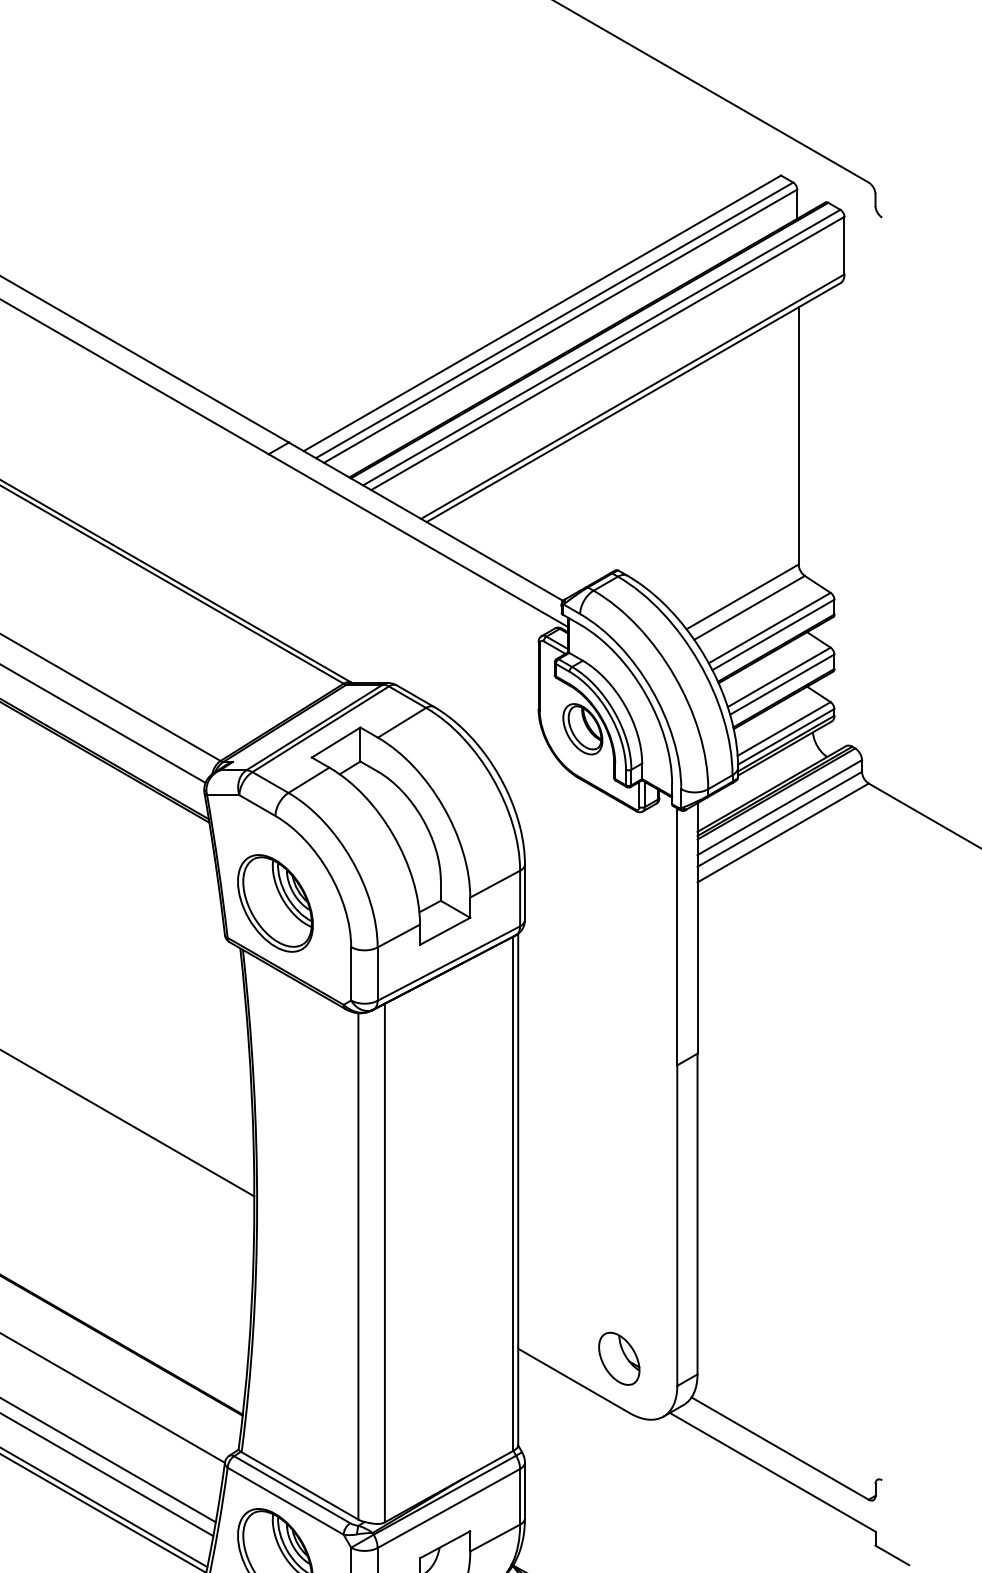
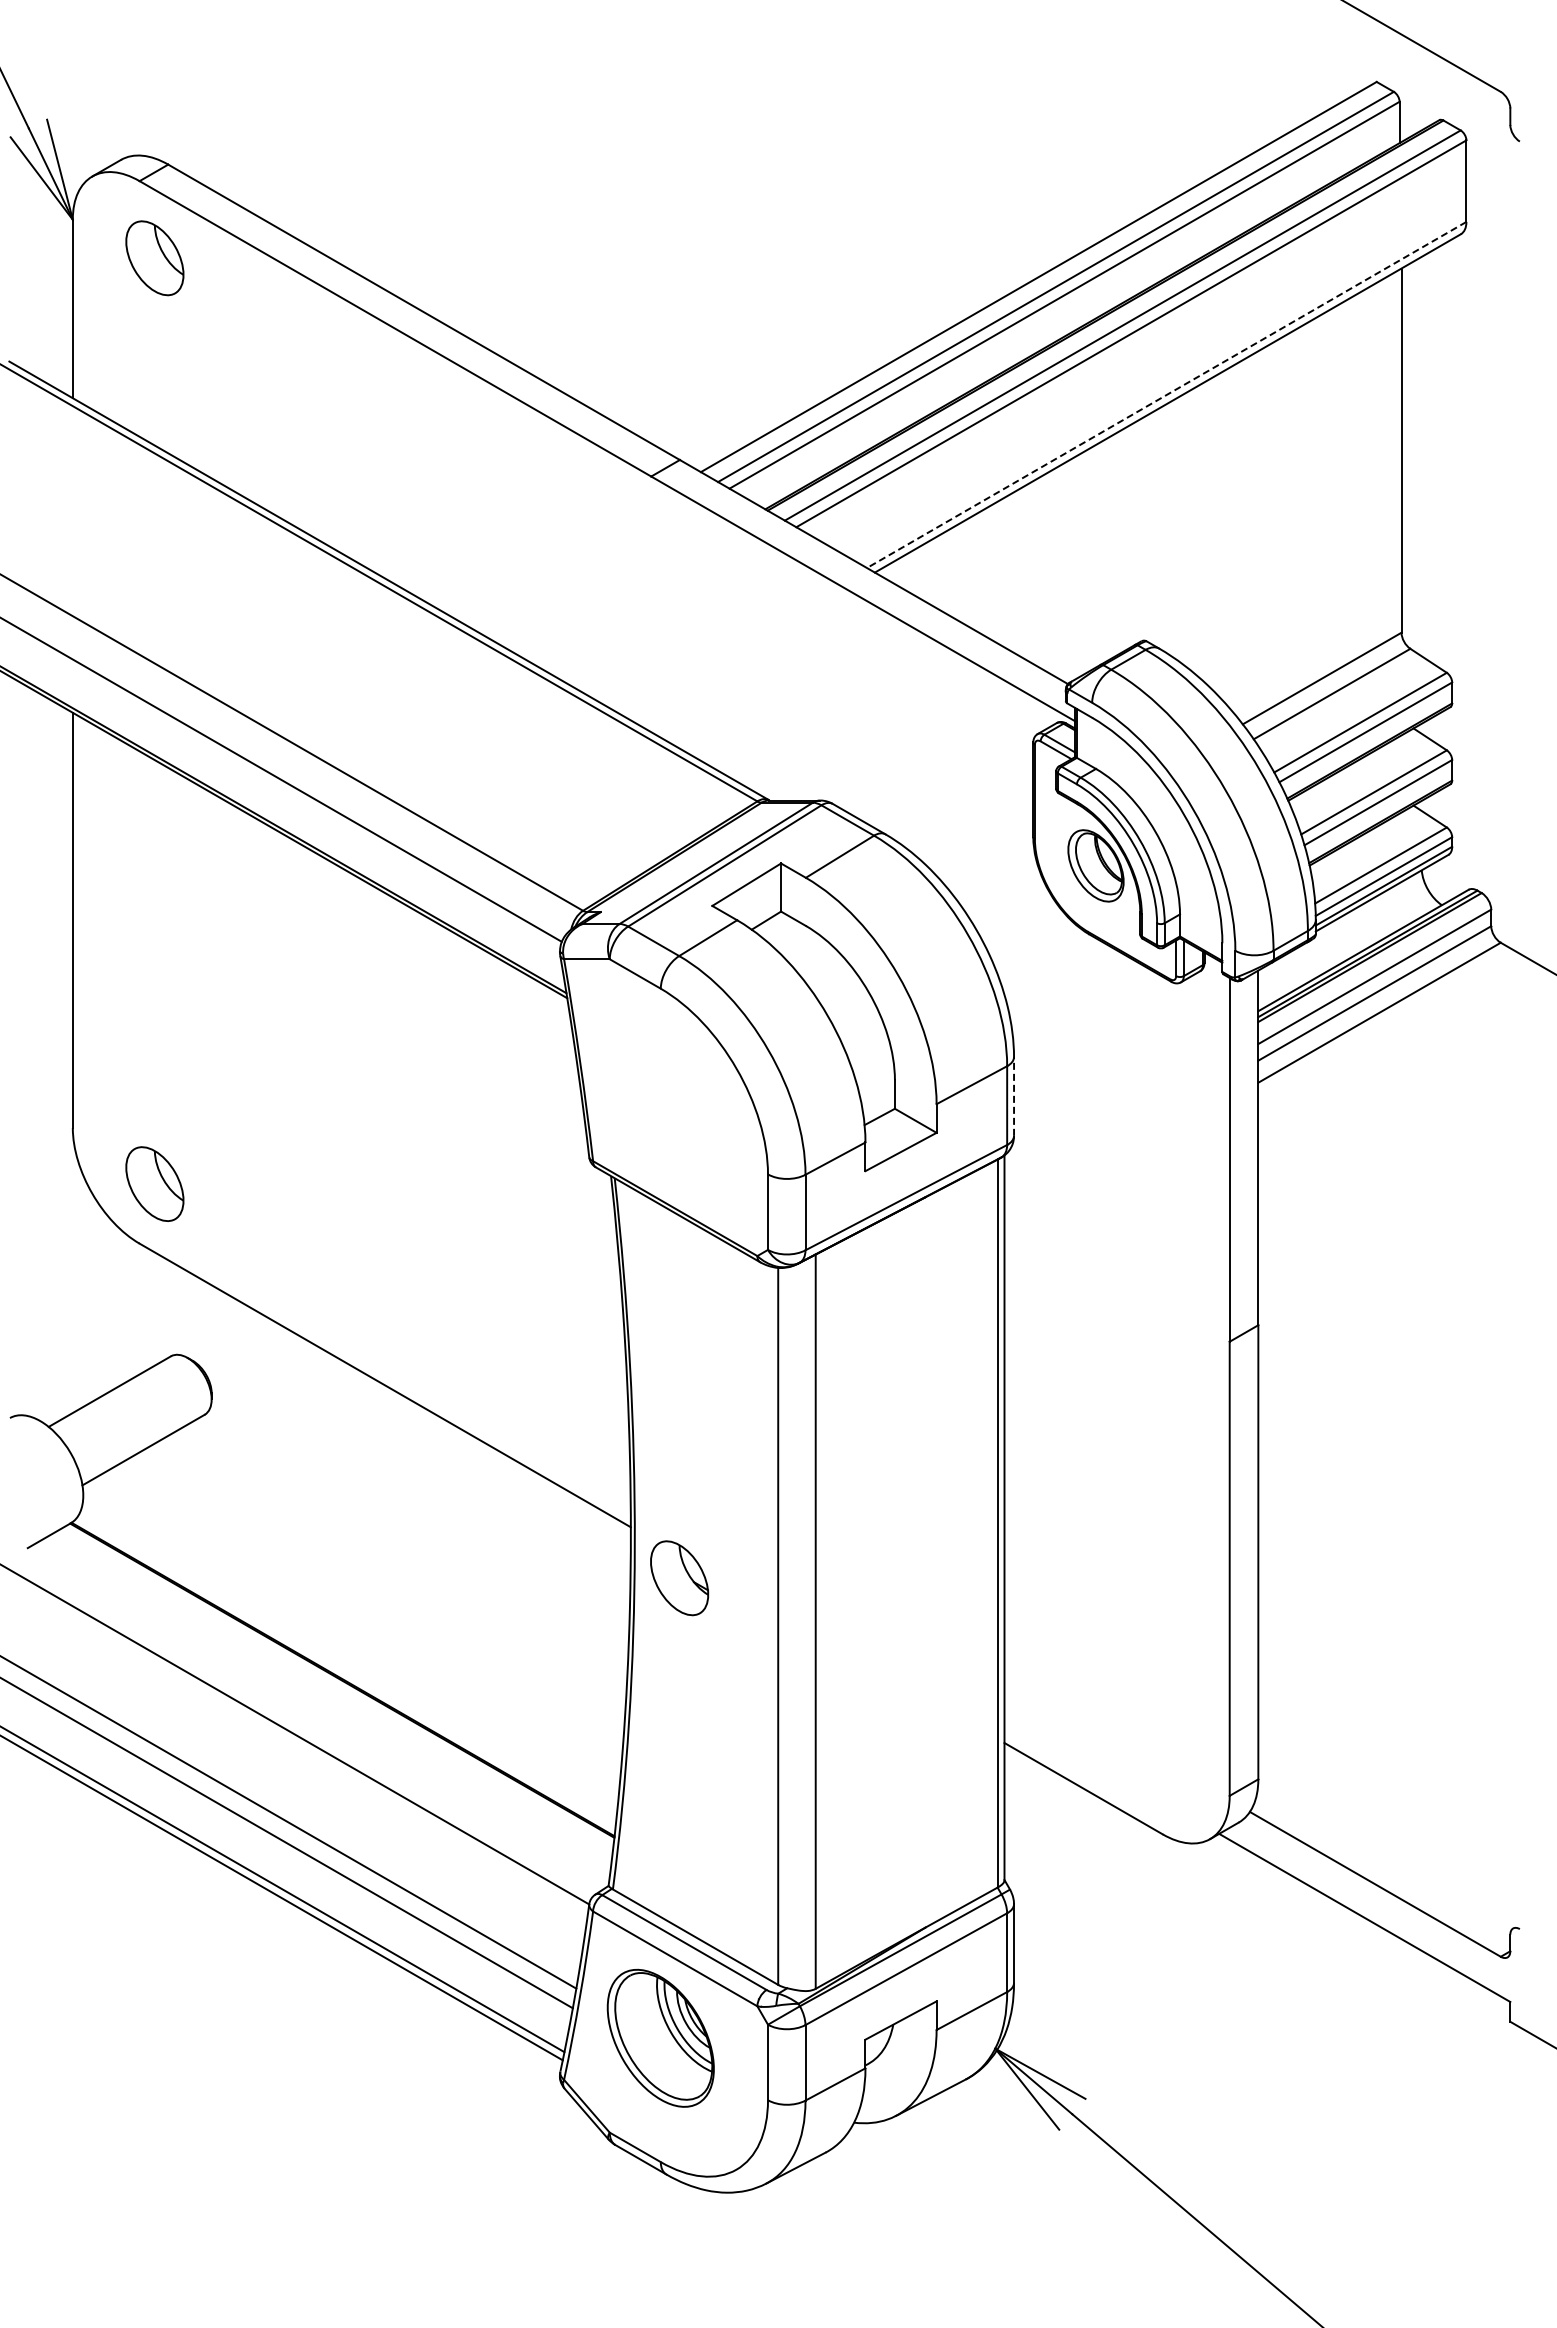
line: (632, 397) -> (1166, 395), solid -> dashed
line: (525, 891) -> (1014, 1095), solid -> dashed
part: (275, 903) -> (660, 1112), removed
part: (619, 1359) -> (679, 1578), moved

